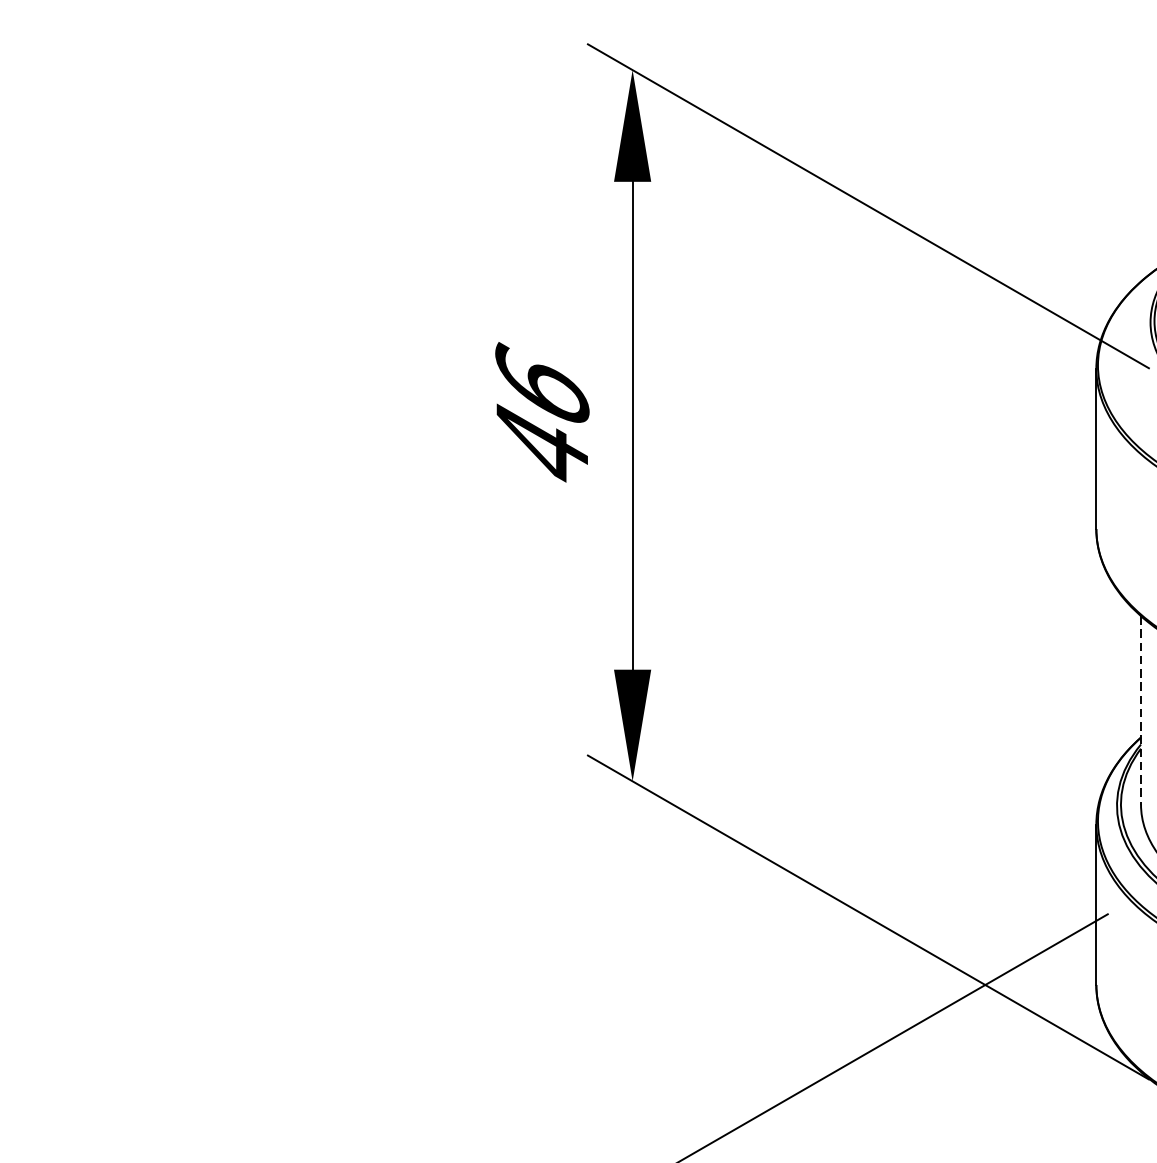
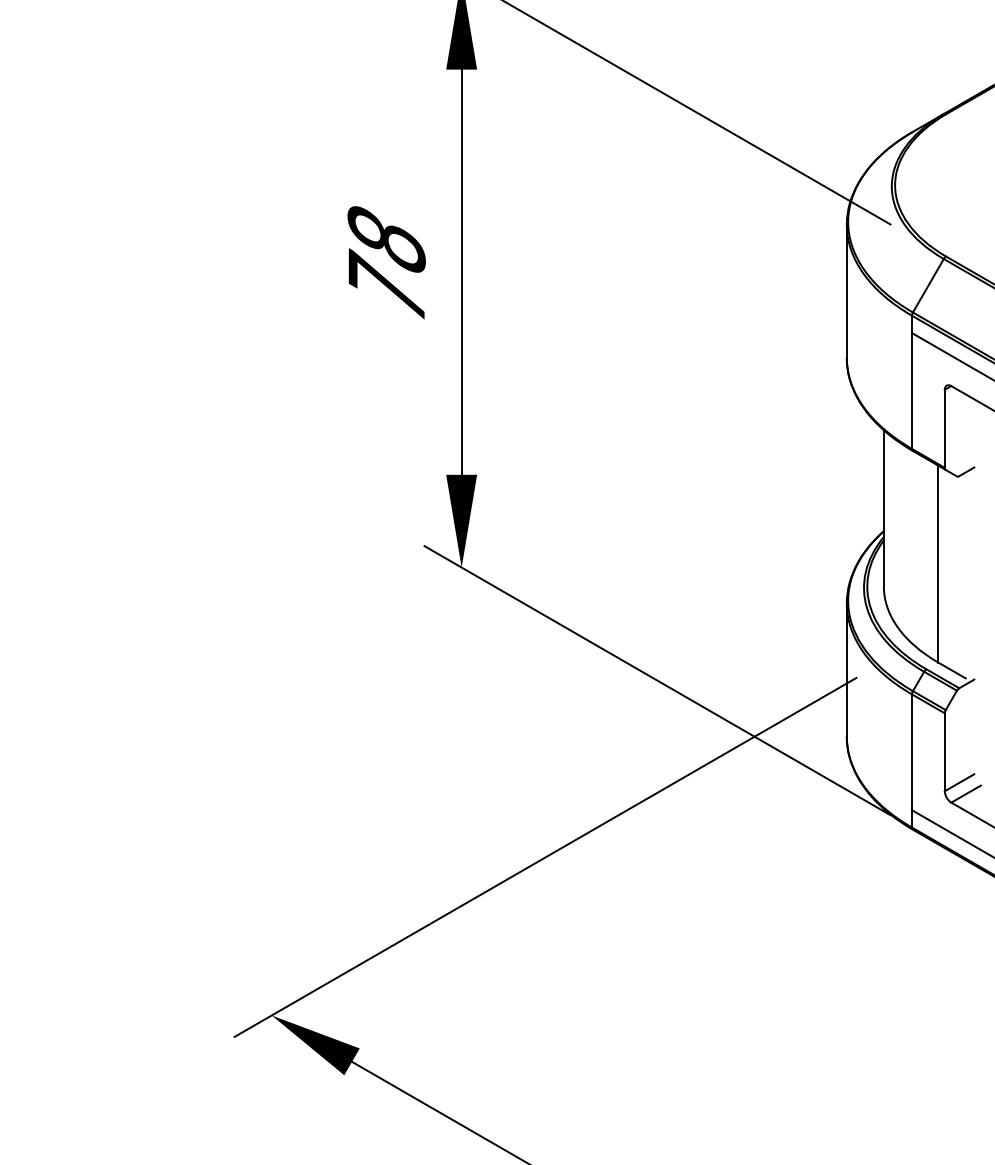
text: (542, 411) -> (386, 260), 46 -> 78
line: (1140, 711) -> (883, 509), dashed -> solid

